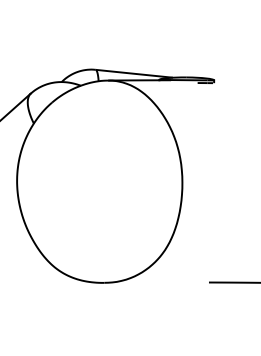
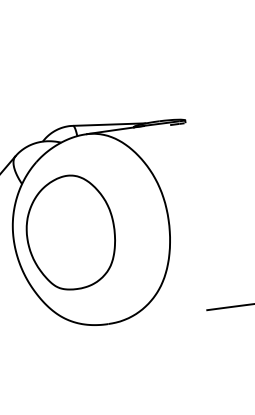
part: (77, 181) -> (70, 232), added

